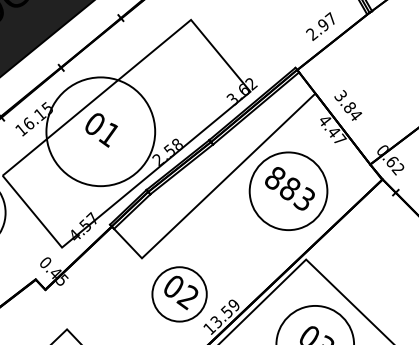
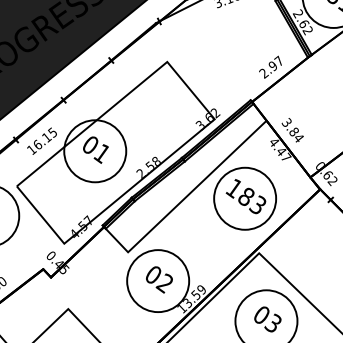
circle: (101, 132) -> (95, 151), size x0.71
text: (273, 178) -> (233, 188), 883 -> 183
circle: (180, 294) -> (158, 281), size x1.43

